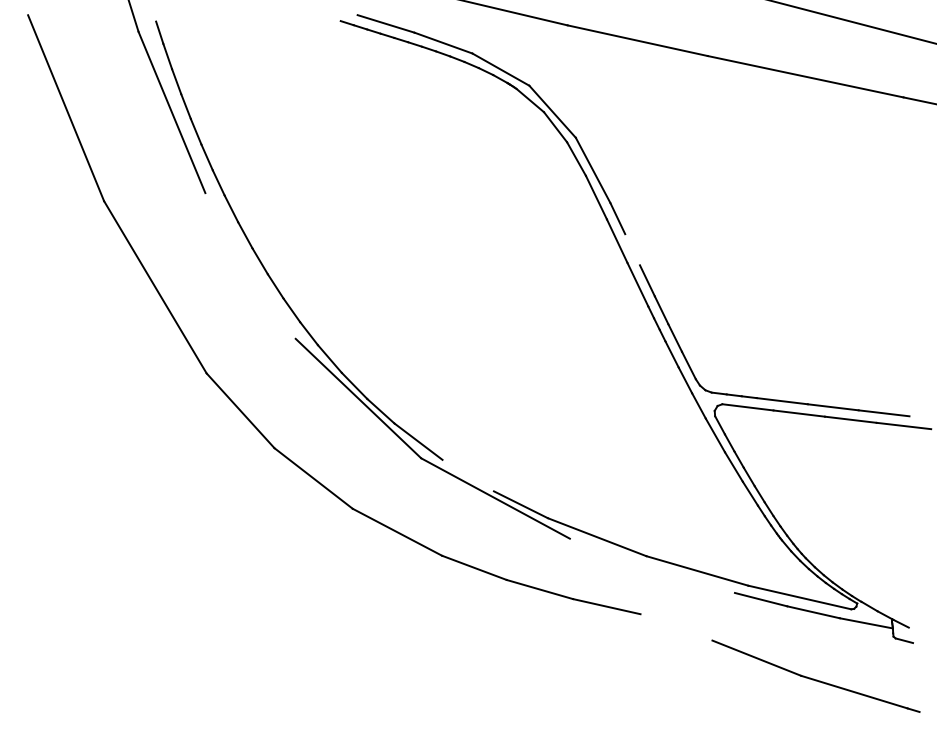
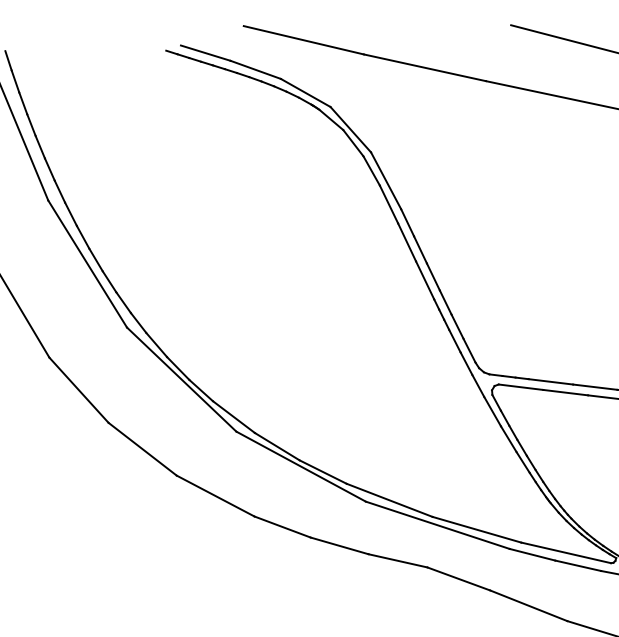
line: (632, 249) -> (420, 249), added
line: (250, 265) -> (87, 263), added
line: (467, 475) -> (276, 446), added
line: (651, 565) -> (436, 525), added
line: (676, 627) -> (458, 579), added

